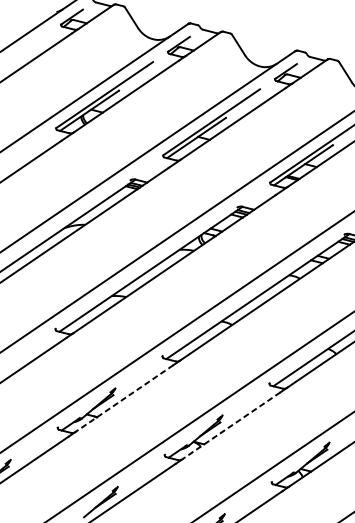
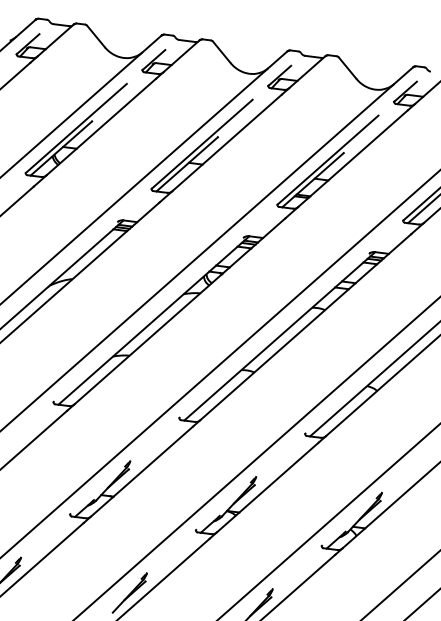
line: (124, 398) -> (142, 471), dashed -> solid
line: (231, 425) -> (267, 487), dashed -> solid

